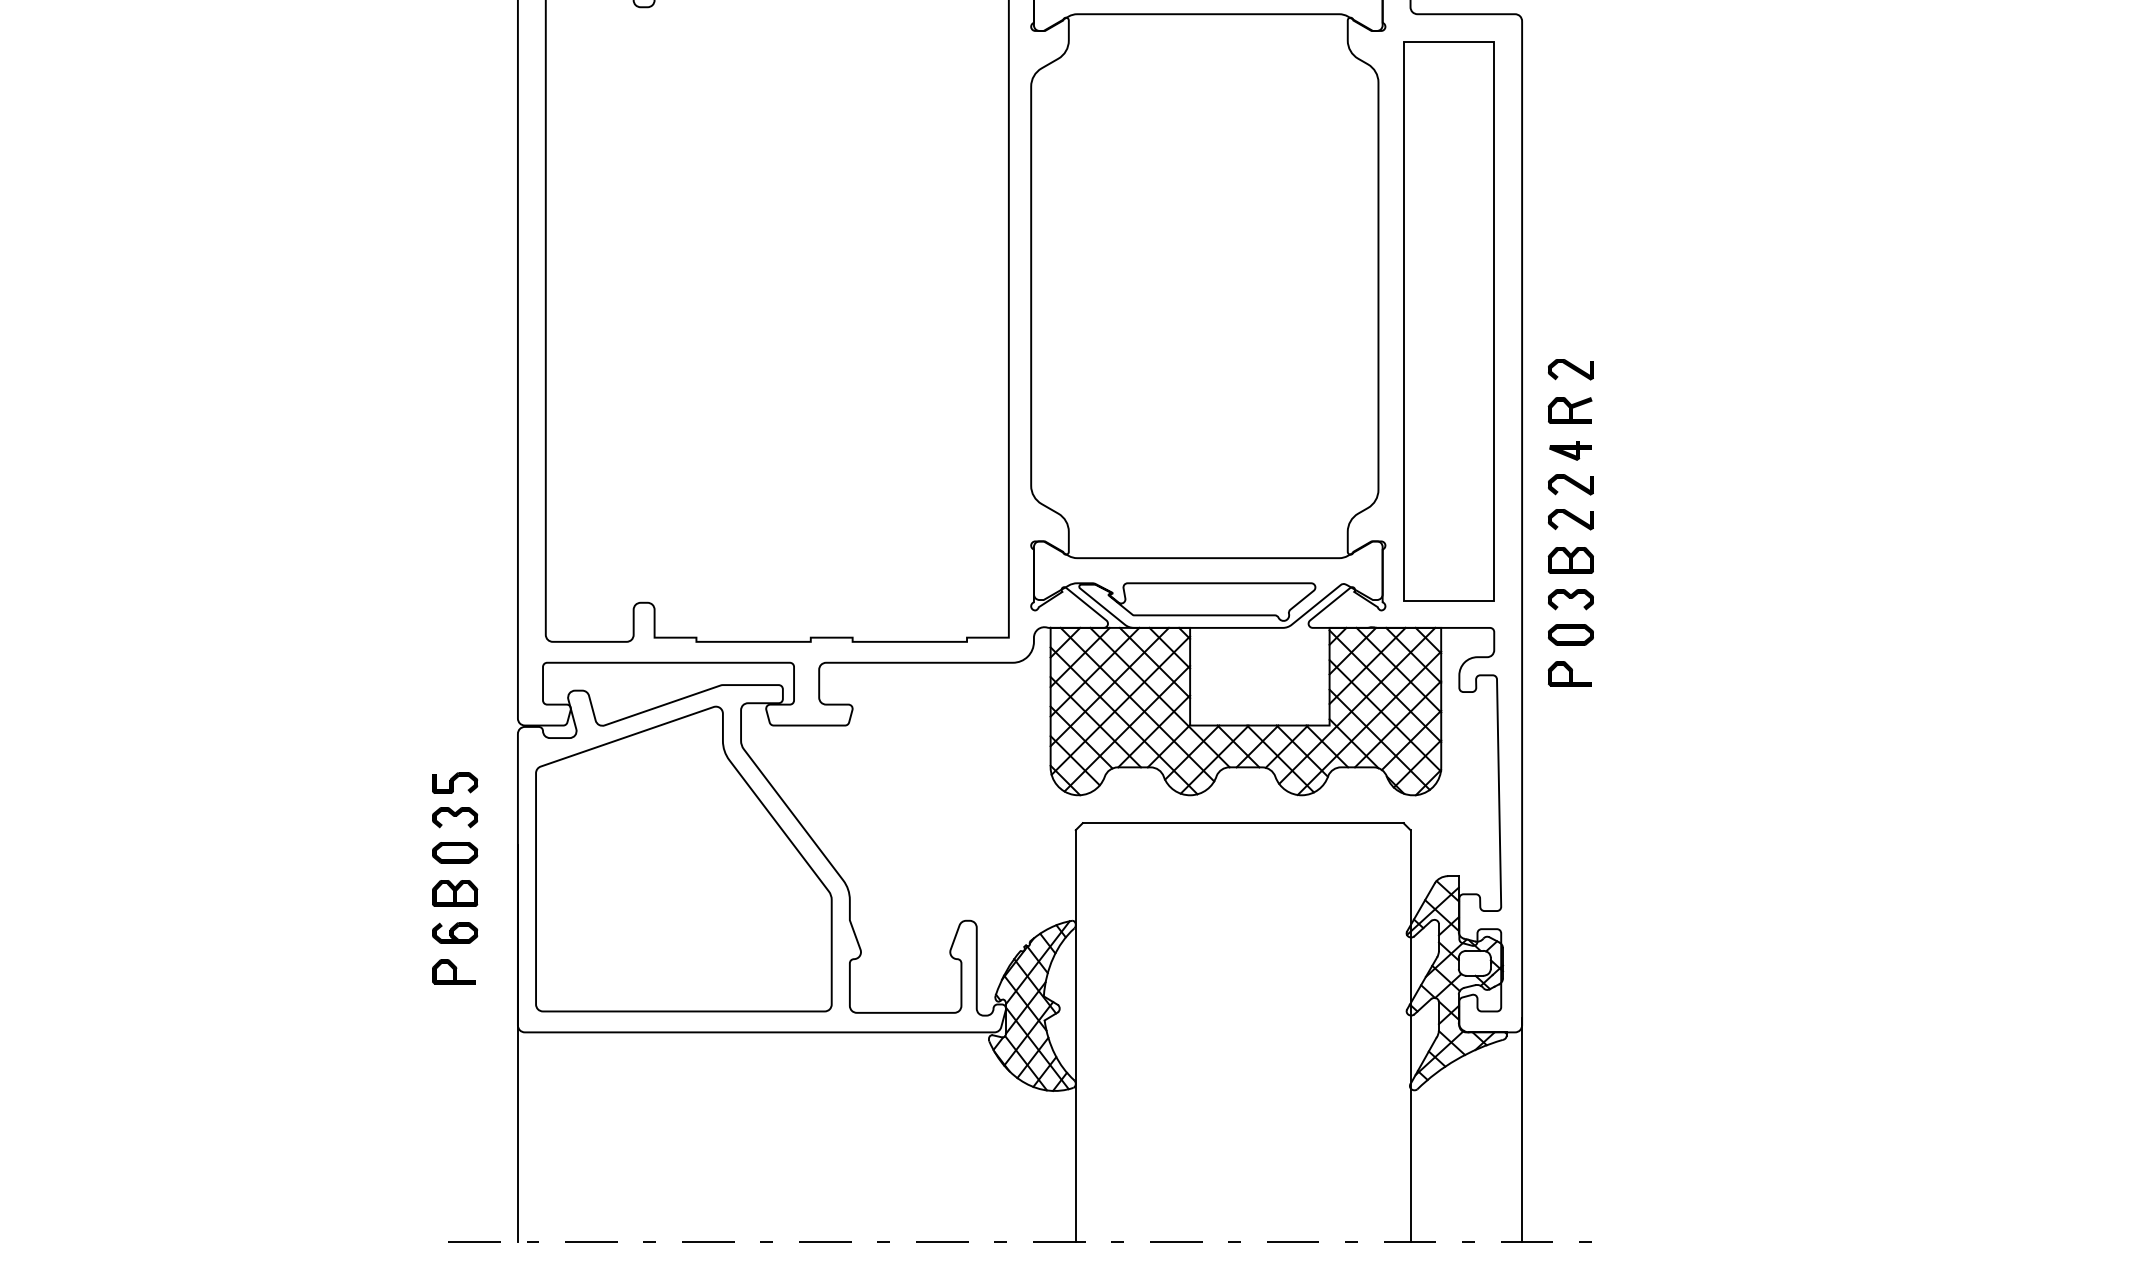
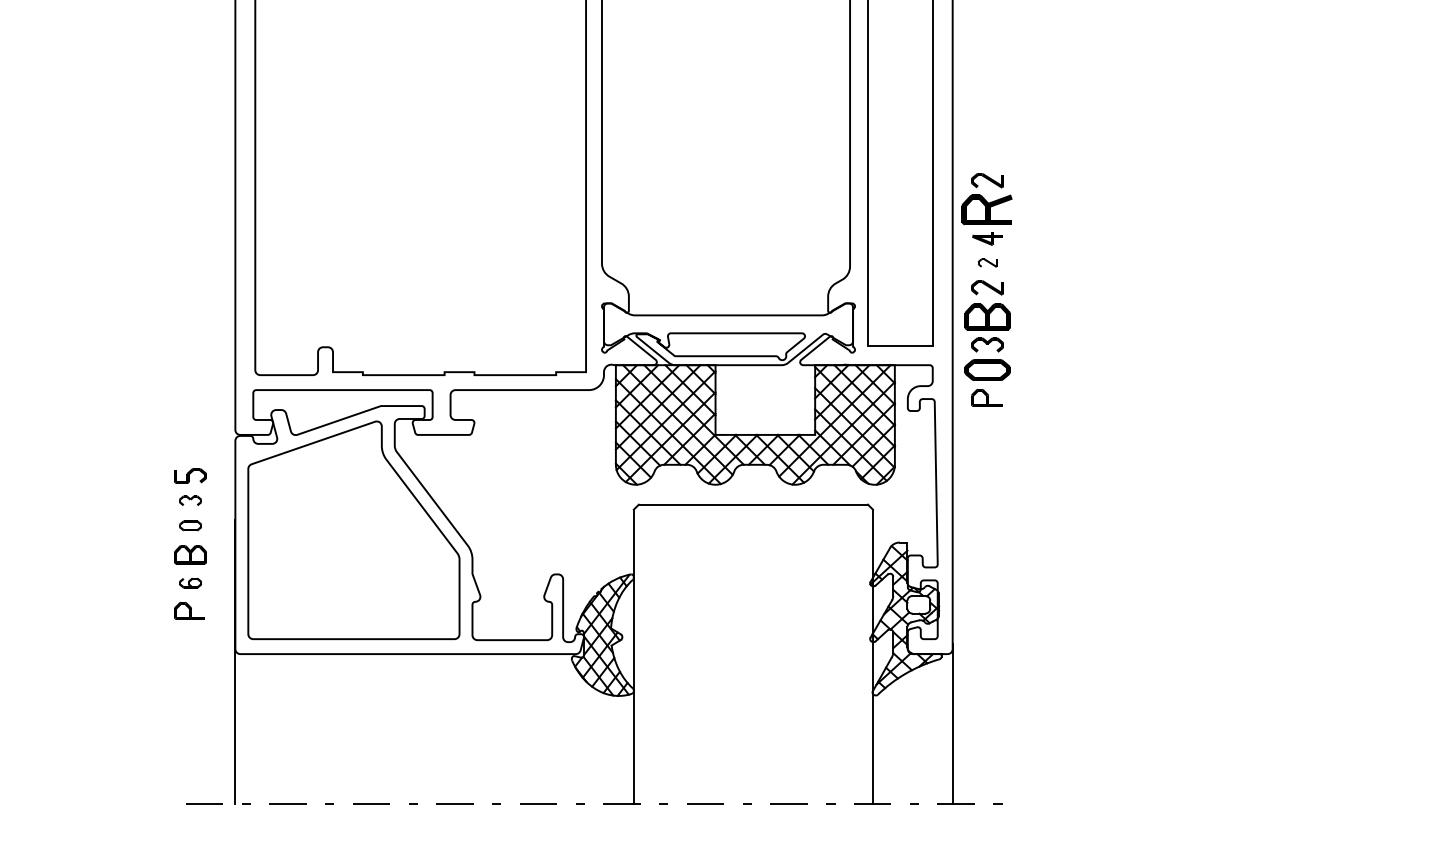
part: (1569, 410) -> (986, 209), size x1.6
part: (1570, 484) -> (987, 262), size x0.6
part: (1570, 560) -> (987, 317), size x1.4
part: (1570, 634) -> (987, 369), size x1.4
part: (454, 817) -> (190, 500), size x0.7
part: (455, 852) -> (190, 525), size x0.7
part: (455, 932) -> (190, 582), size x0.7

